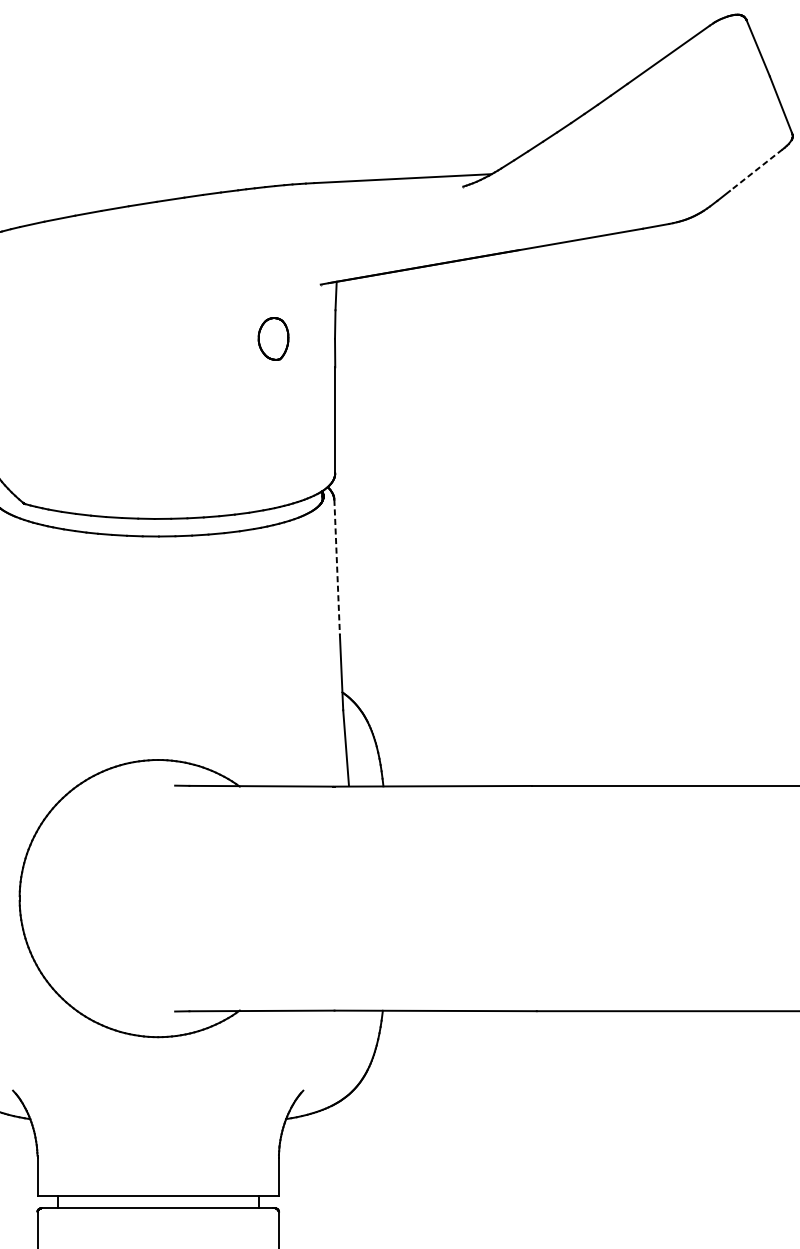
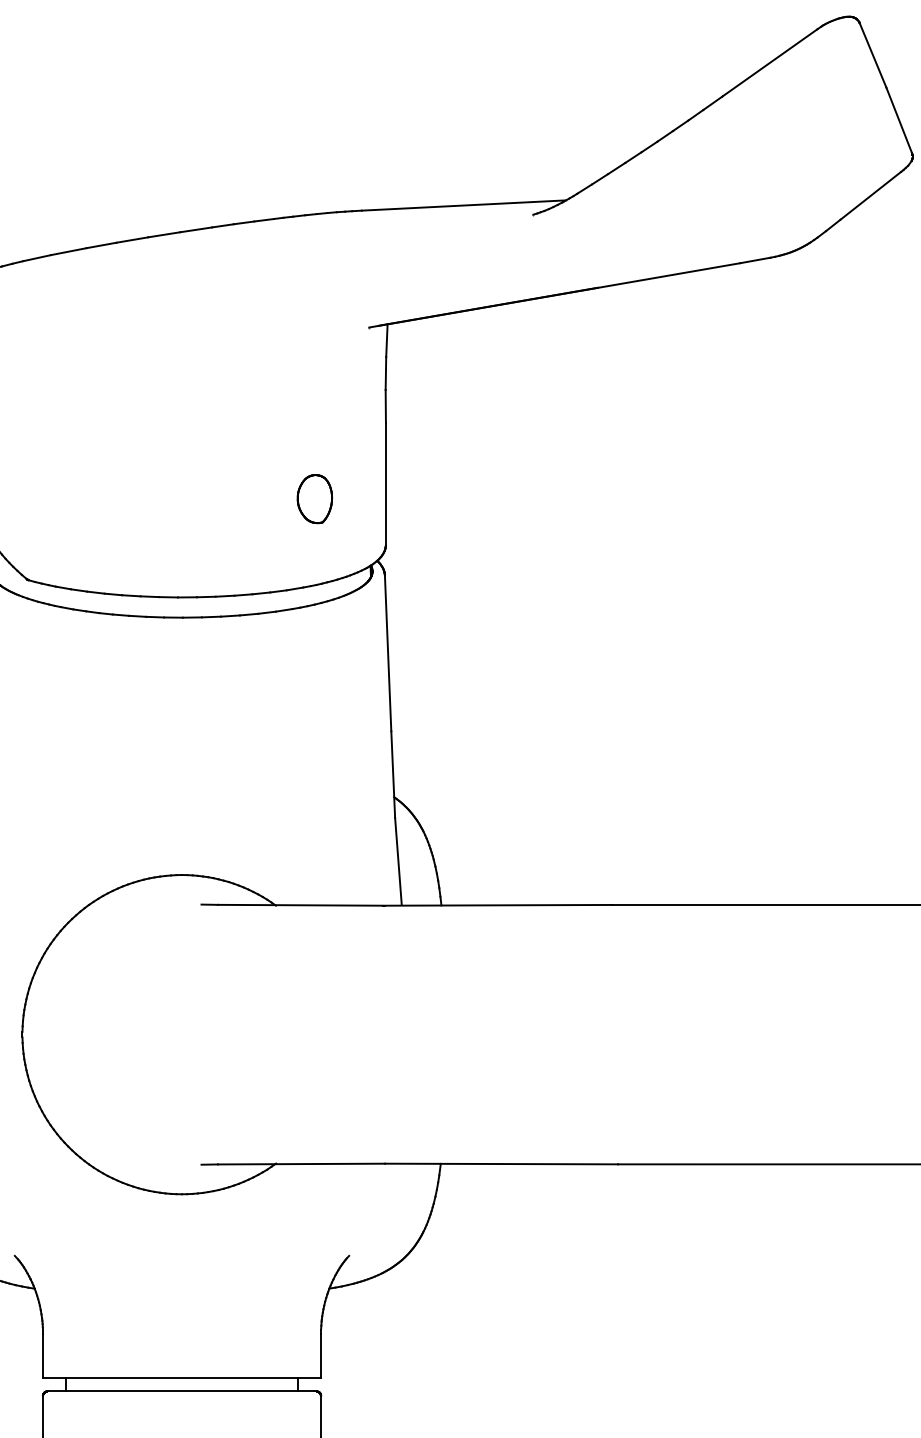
line: (756, 169) -> (870, 195), dashed -> solid
part: (273, 339) -> (314, 499), moved
line: (337, 567) -> (388, 653), dashed -> solid

